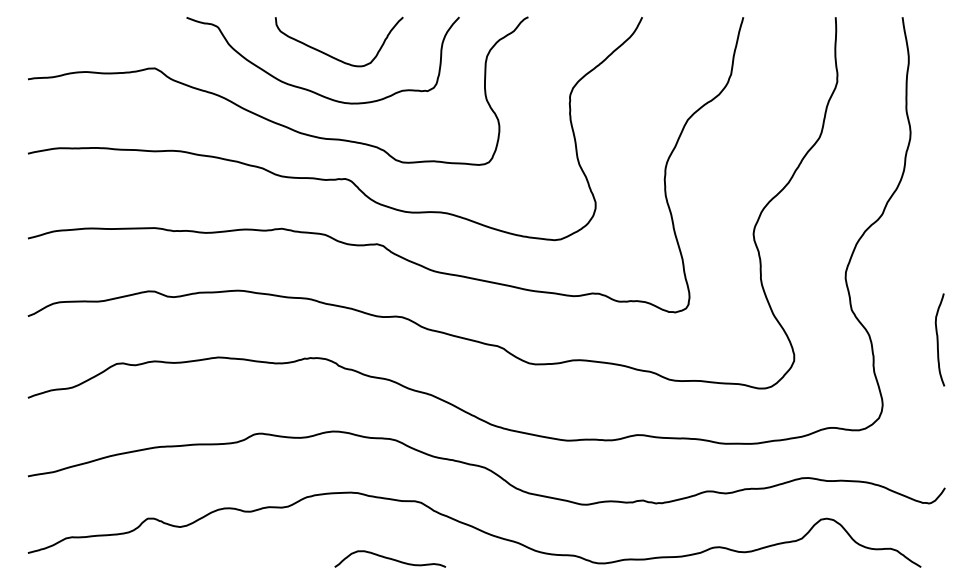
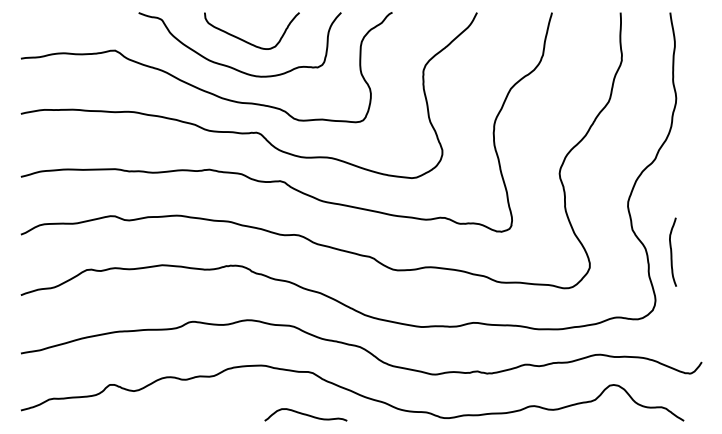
curve: (939, 338) -> (672, 251), moved
curve: (389, 558) -> (305, 414), moved

